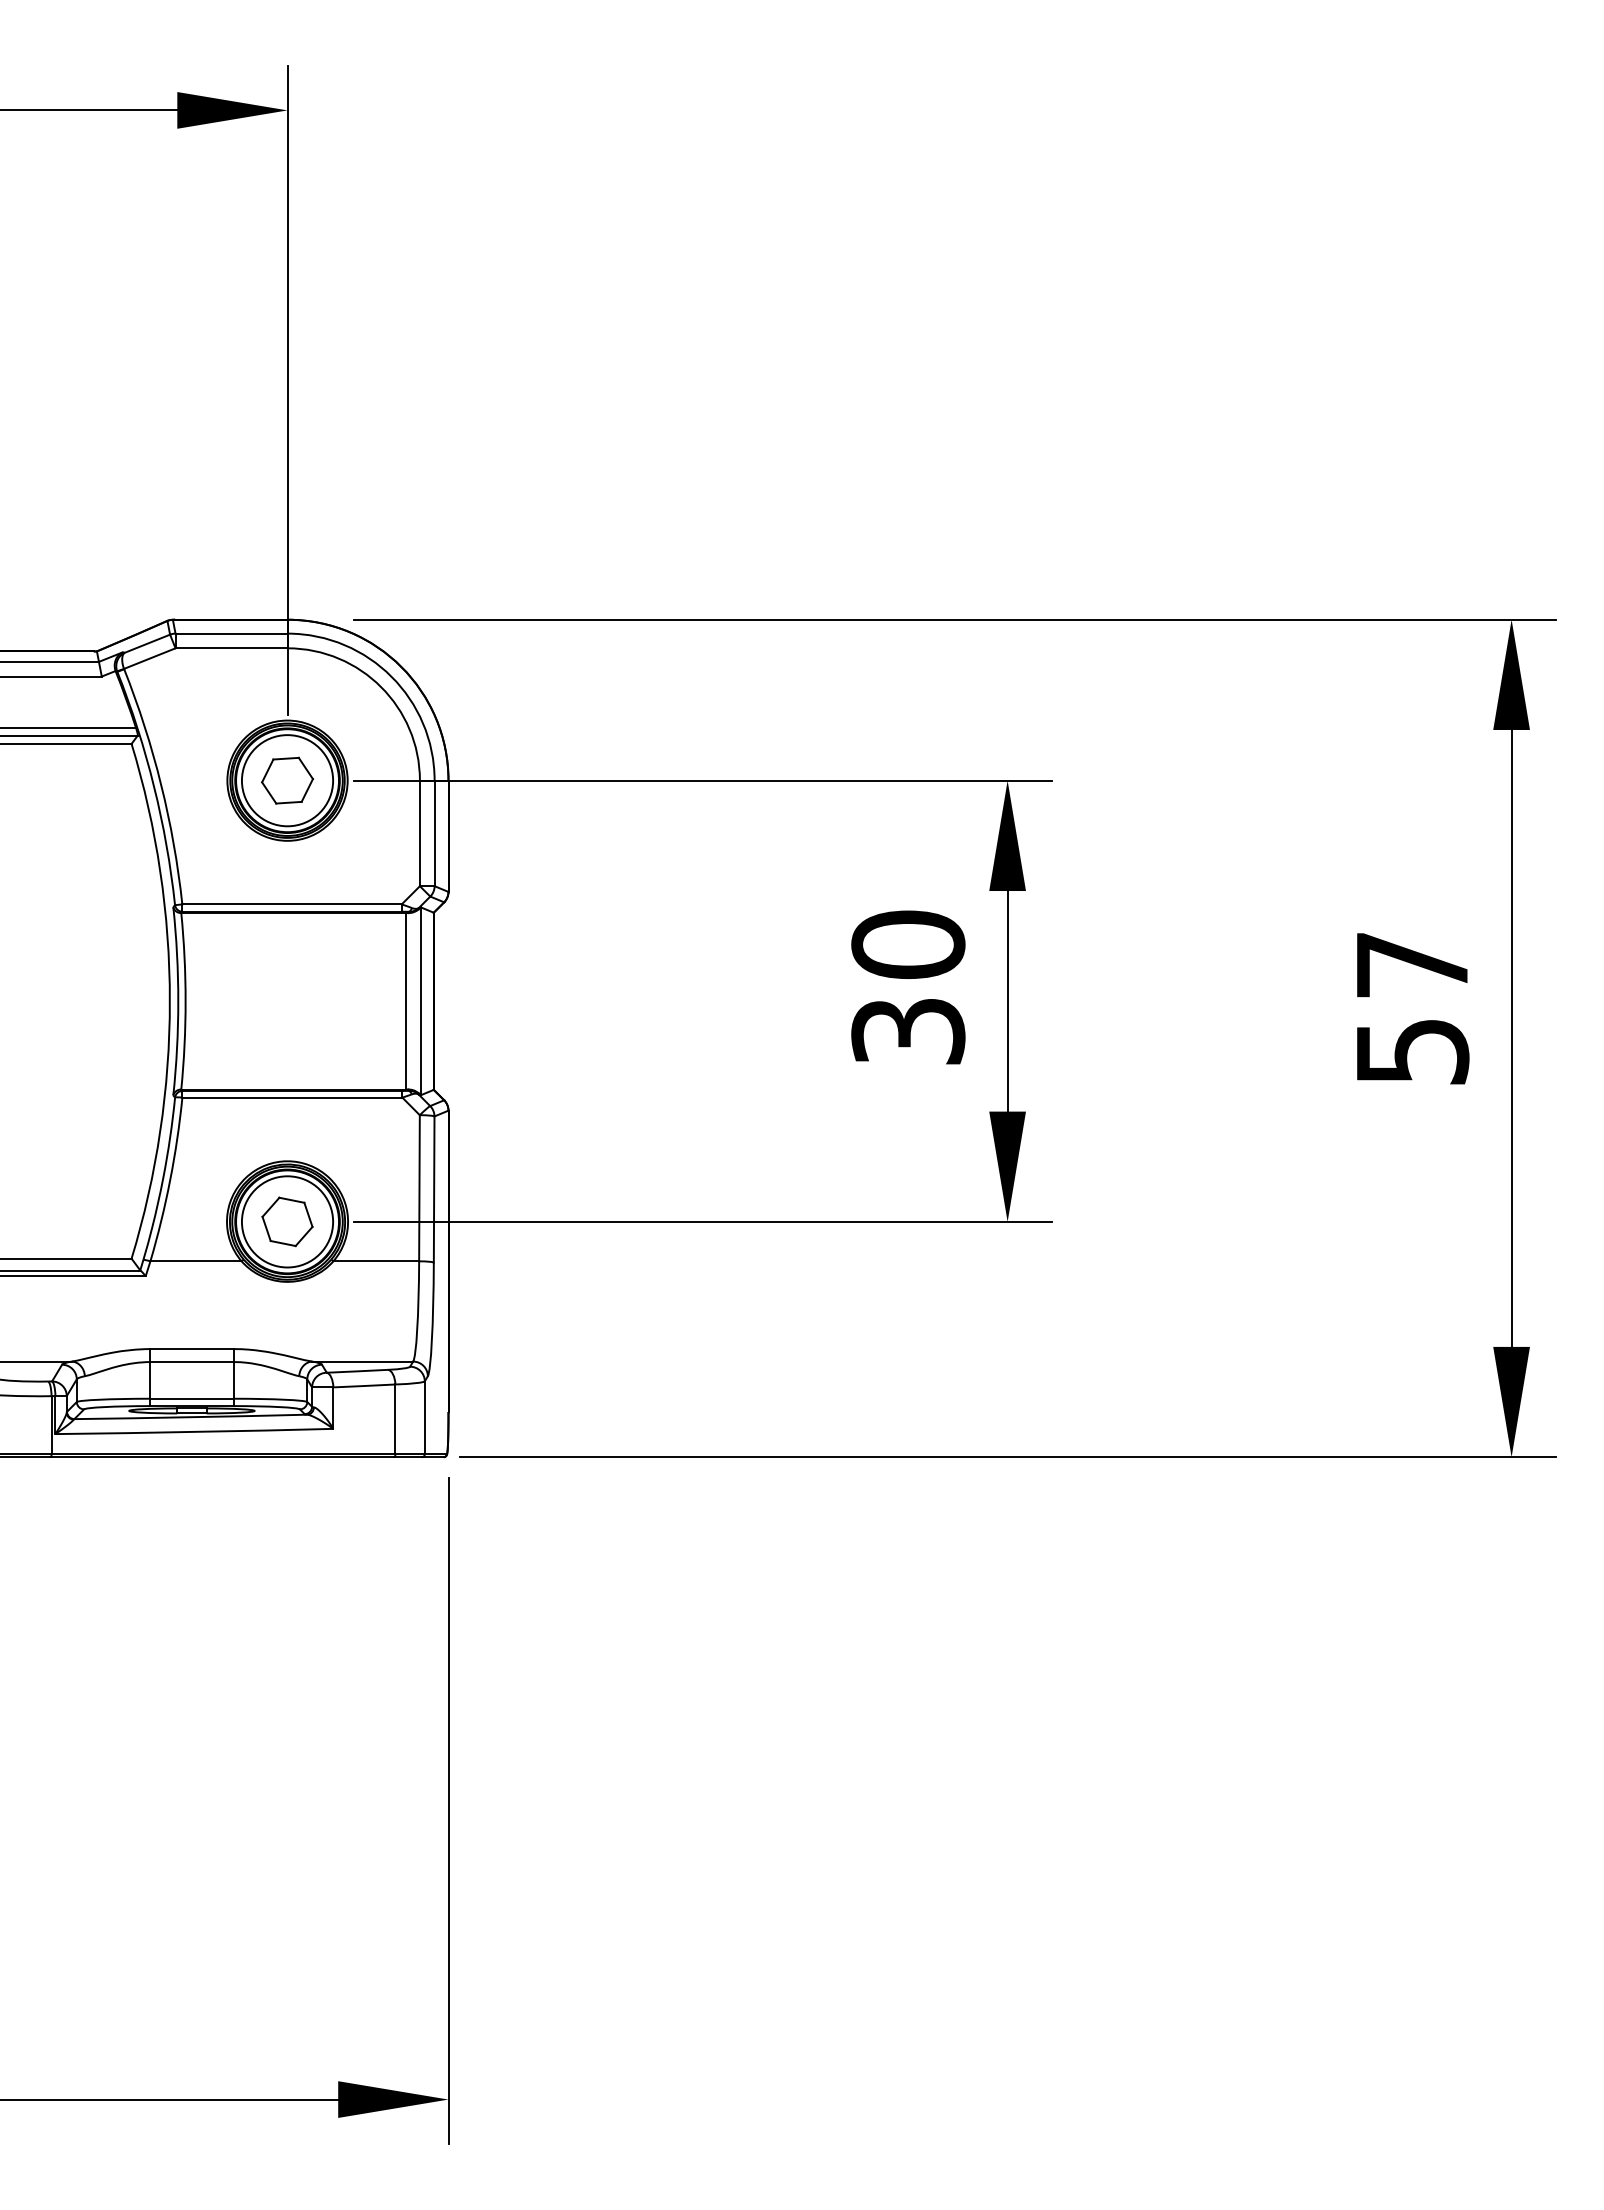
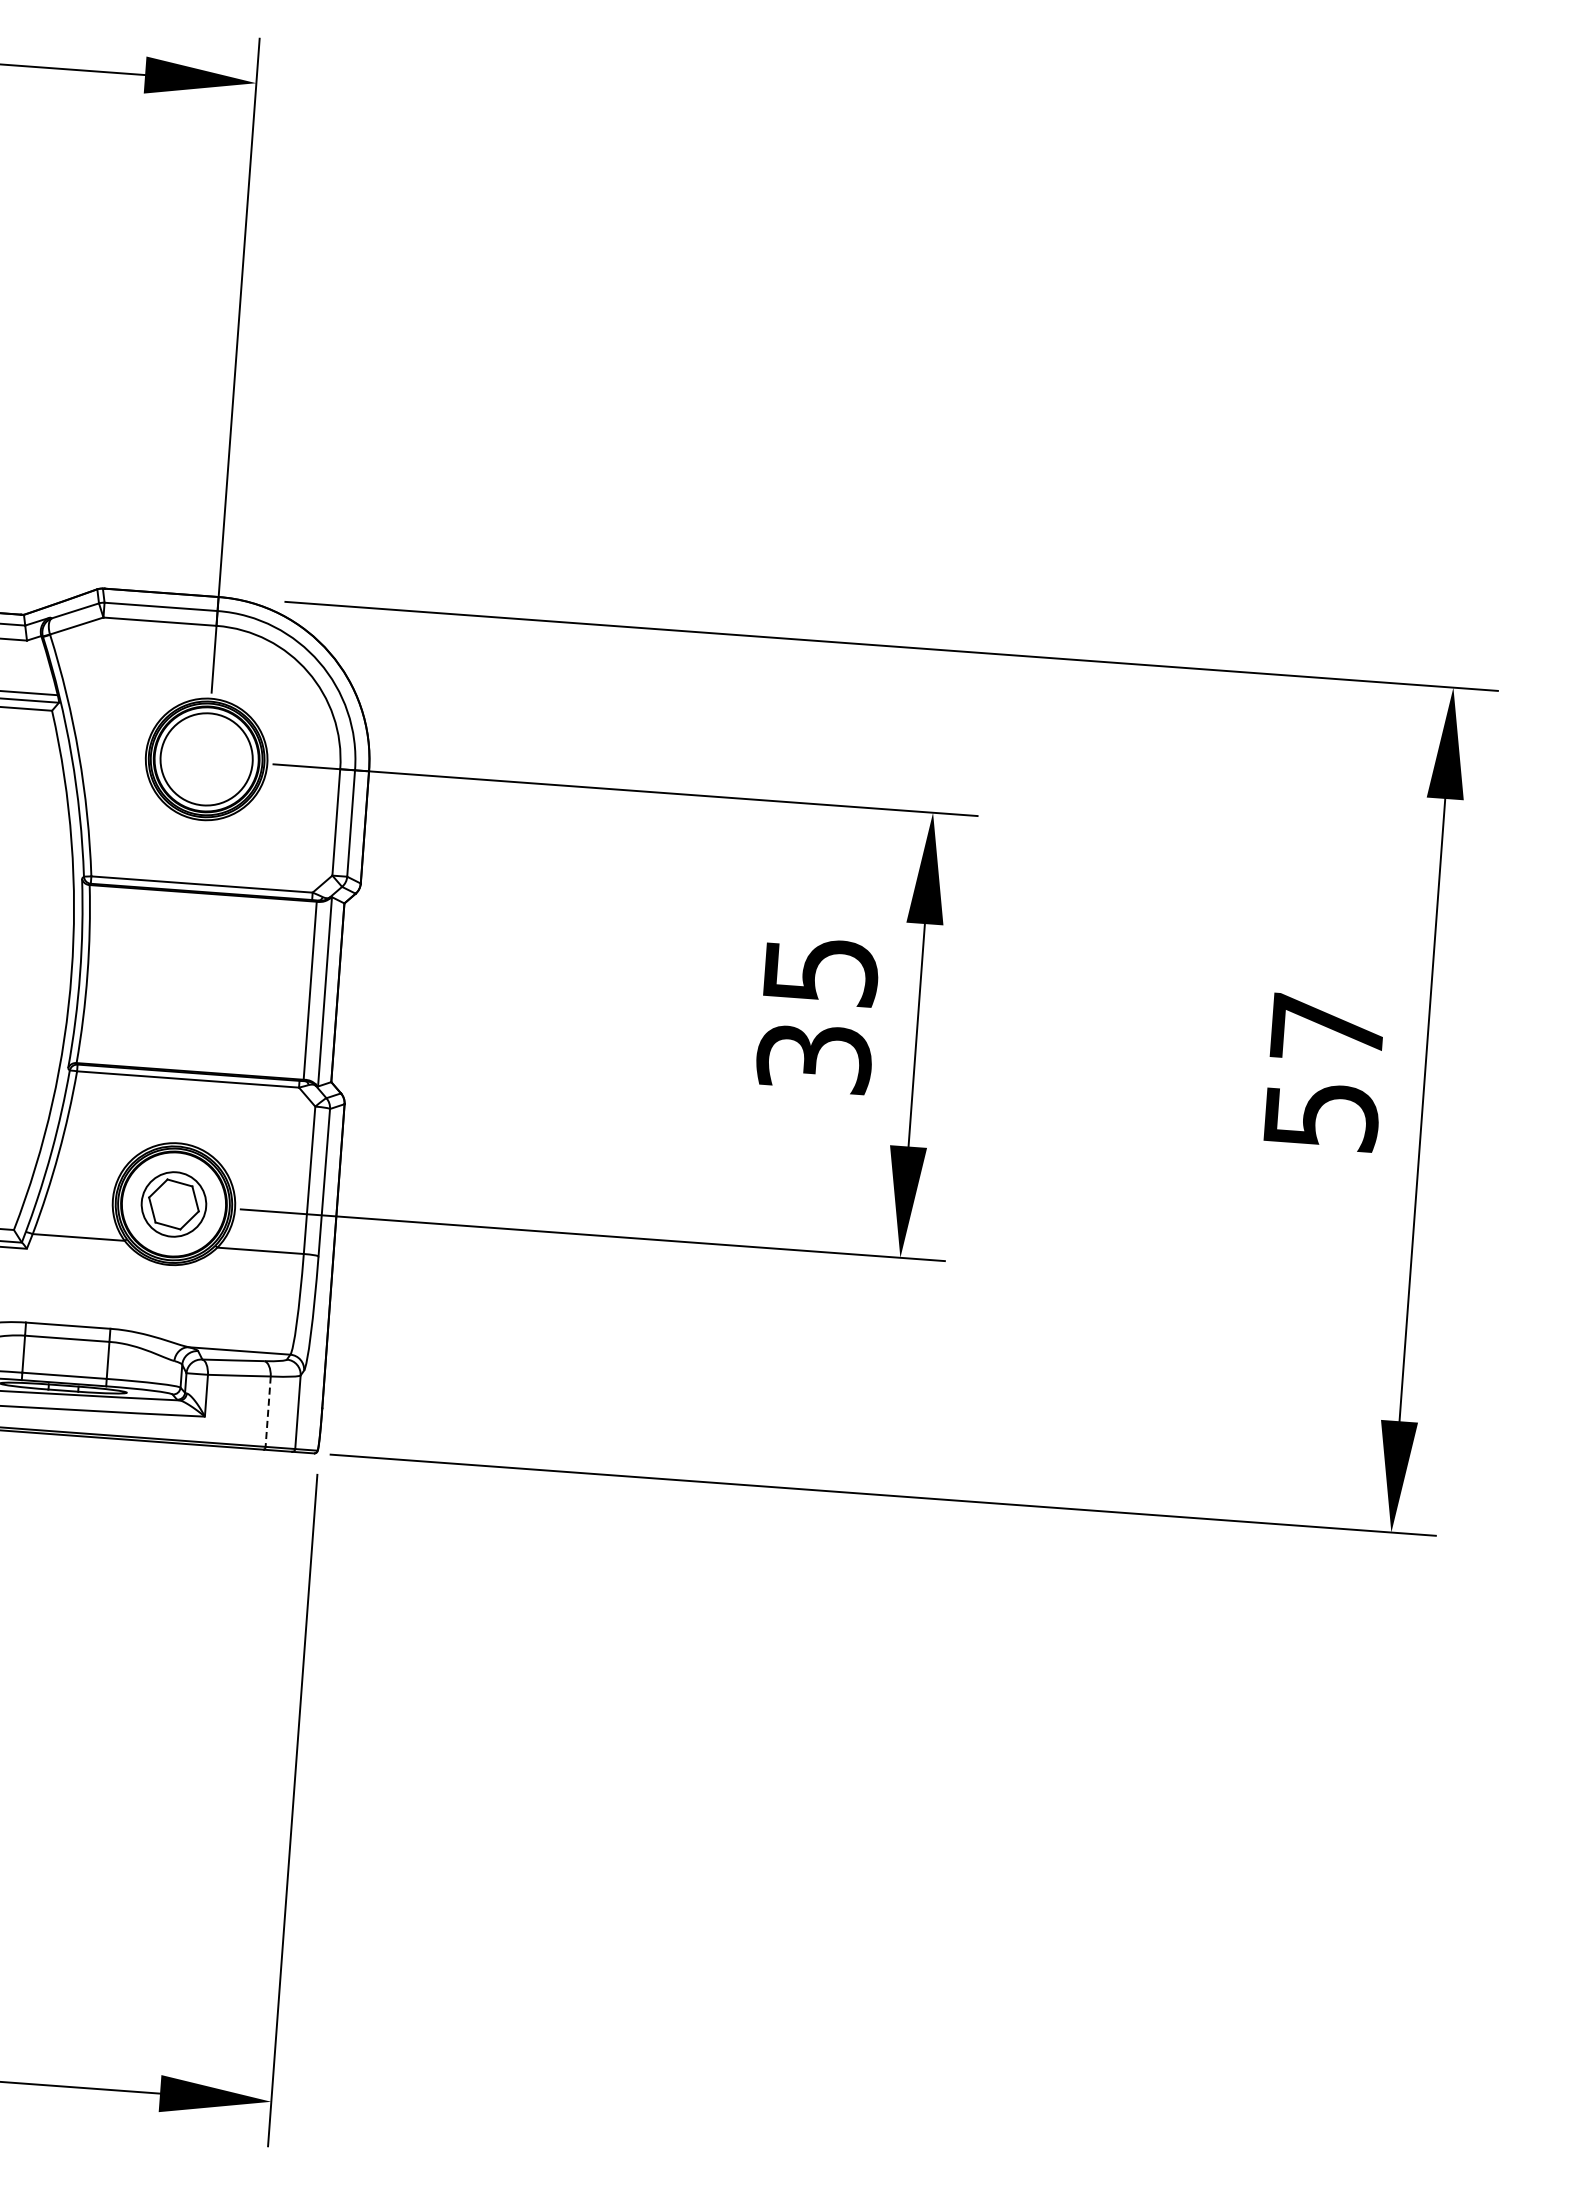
part: (287, 780) -> (206, 759), removed
text: (908, 944) -> (820, 970), 30 -> 35
circle: (287, 1221) -> (173, 1204), size x0.7
line: (395, 1419) -> (268, 1411), solid -> dashed

